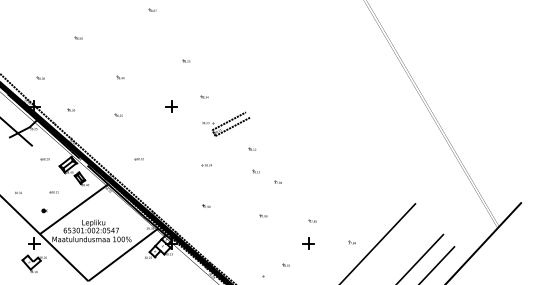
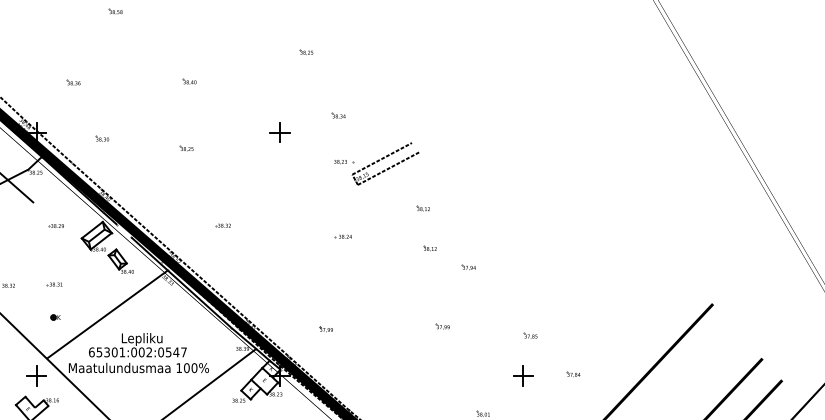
part: (40, 77) -> (72, 81), moved
part: (53, 192) -> (53, 284), moved
part: (206, 205) -> (325, 327), moved
part: (351, 242) -> (572, 373), moved

